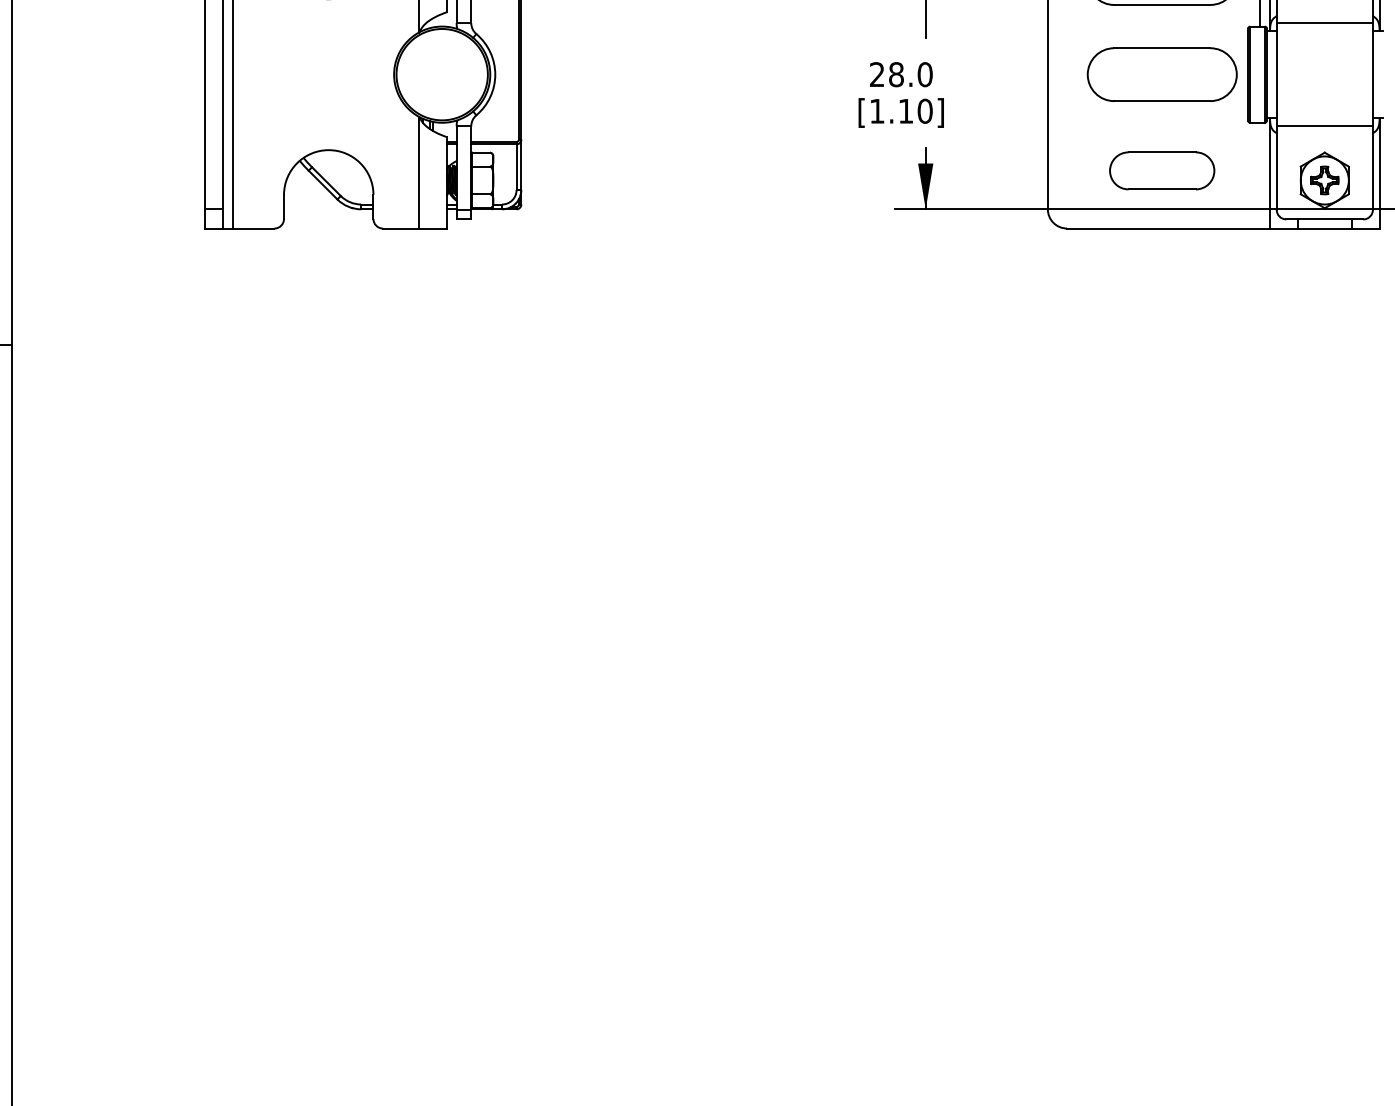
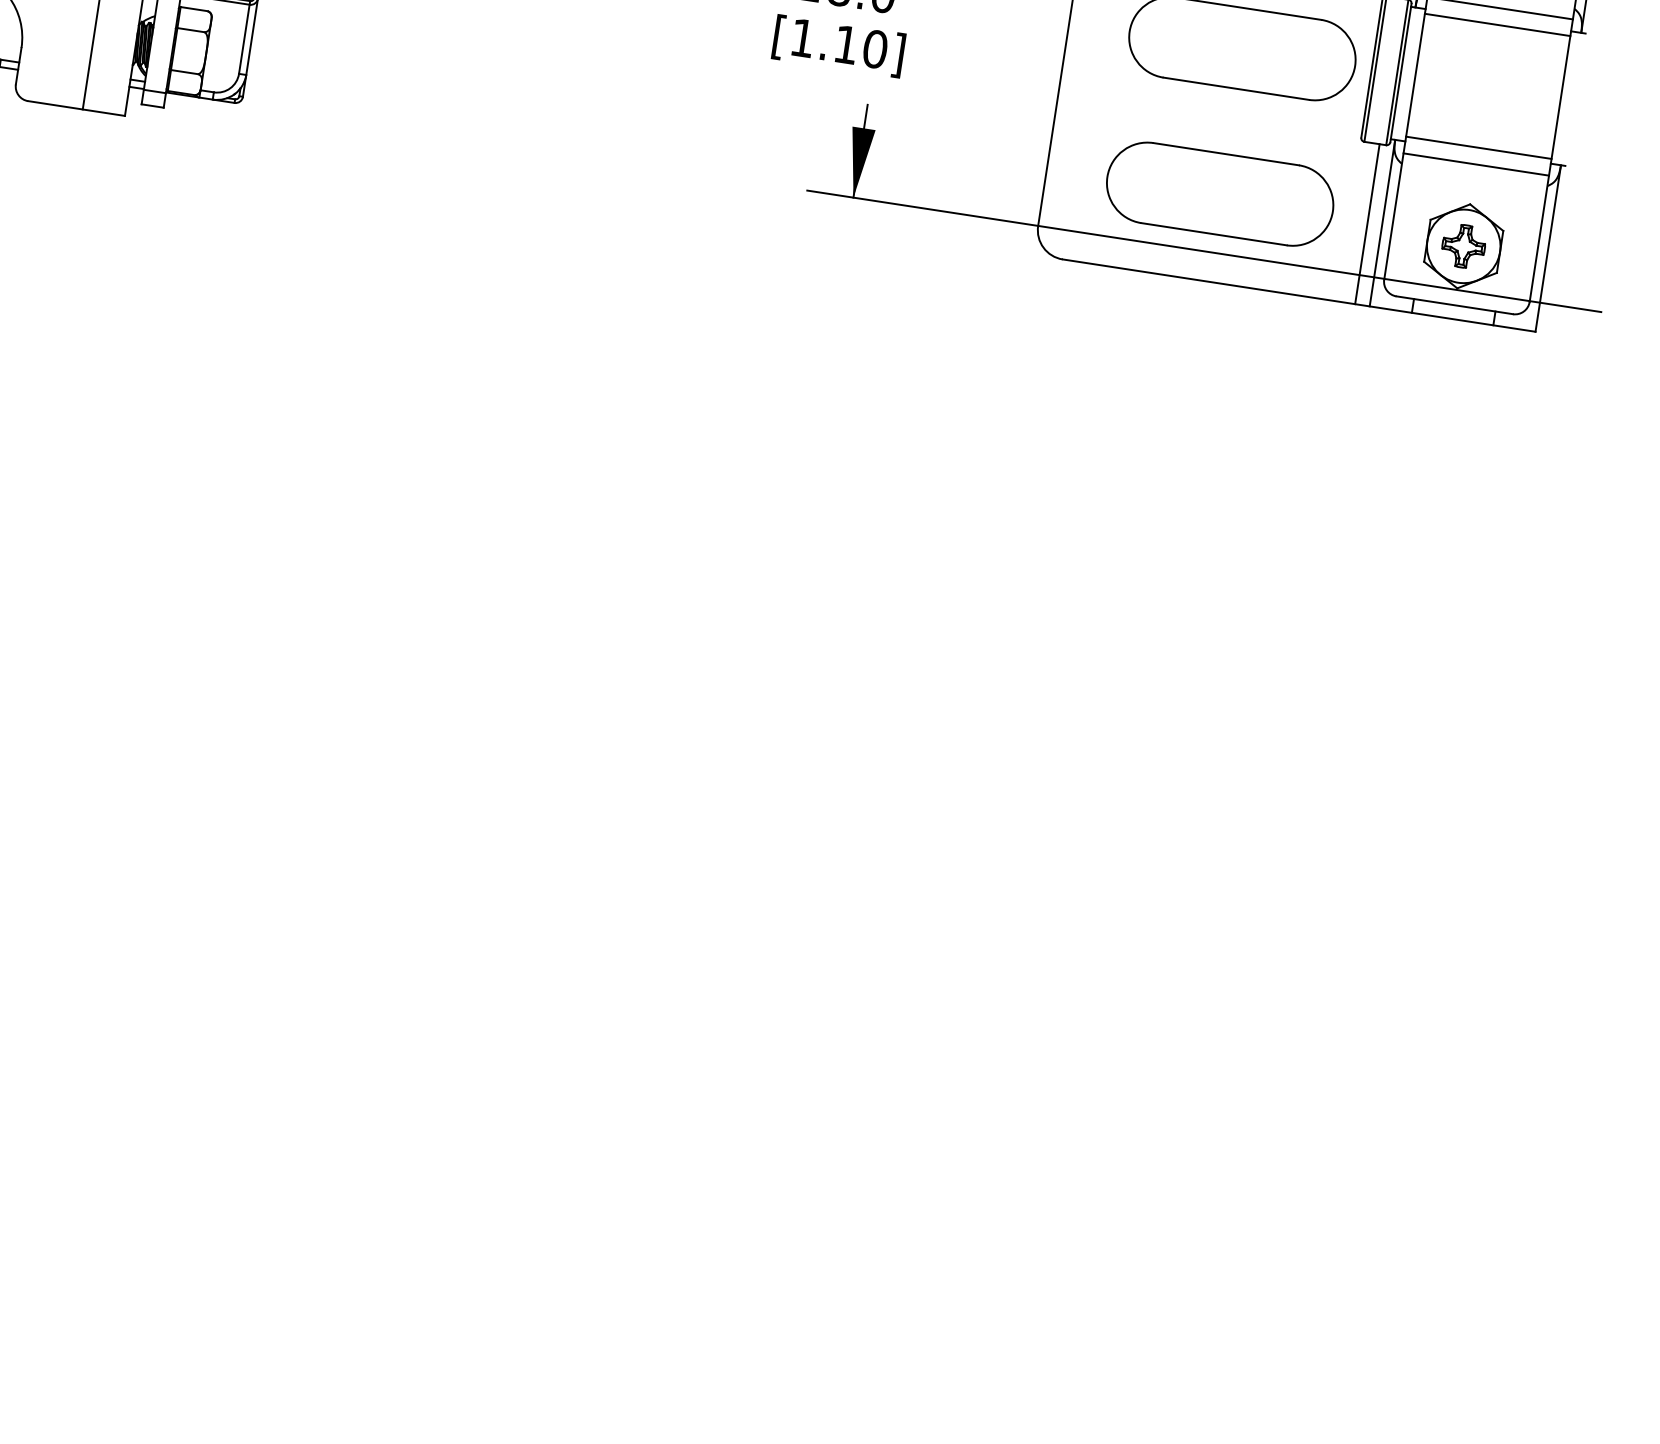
line: (1324, 34) -> (1497, 25), added
line: (1324, 115) -> (1478, 148), added
part: (1161, 170) -> (1219, 193), size x1.43
line: (1260, 175) -> (1367, 223), added

